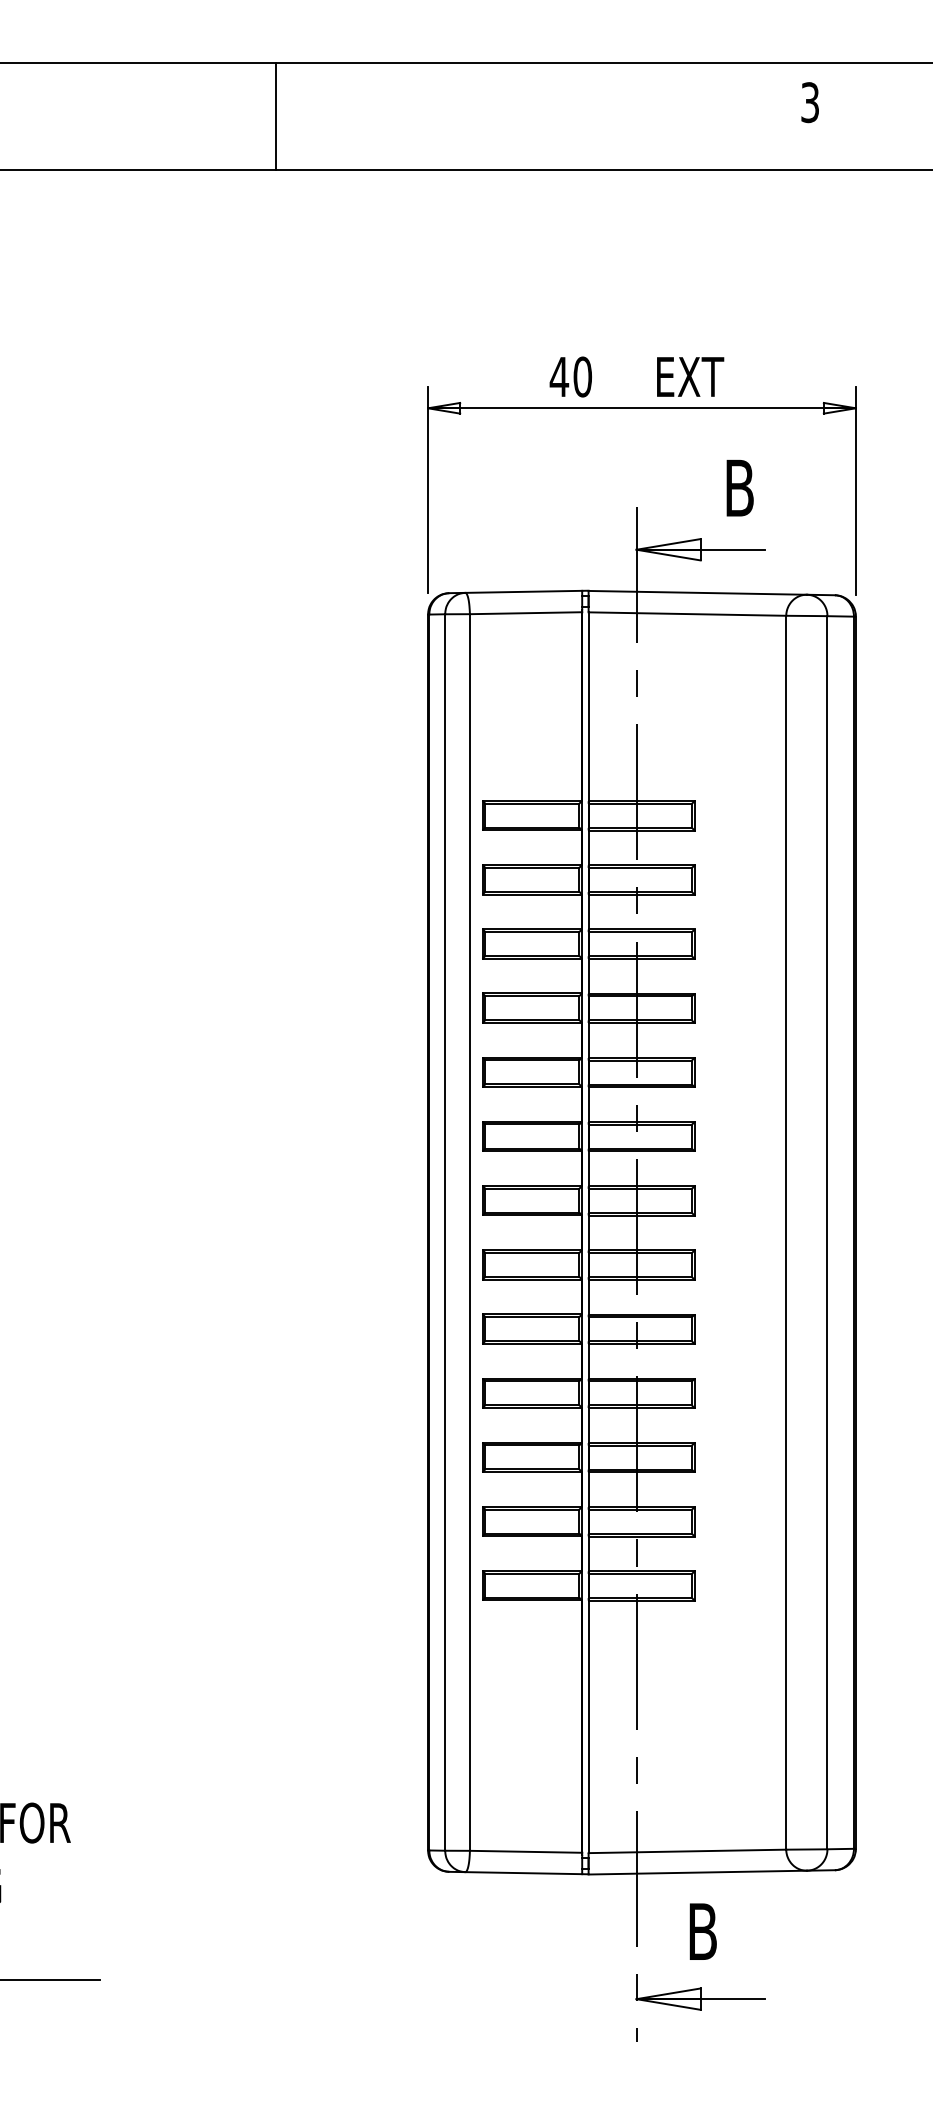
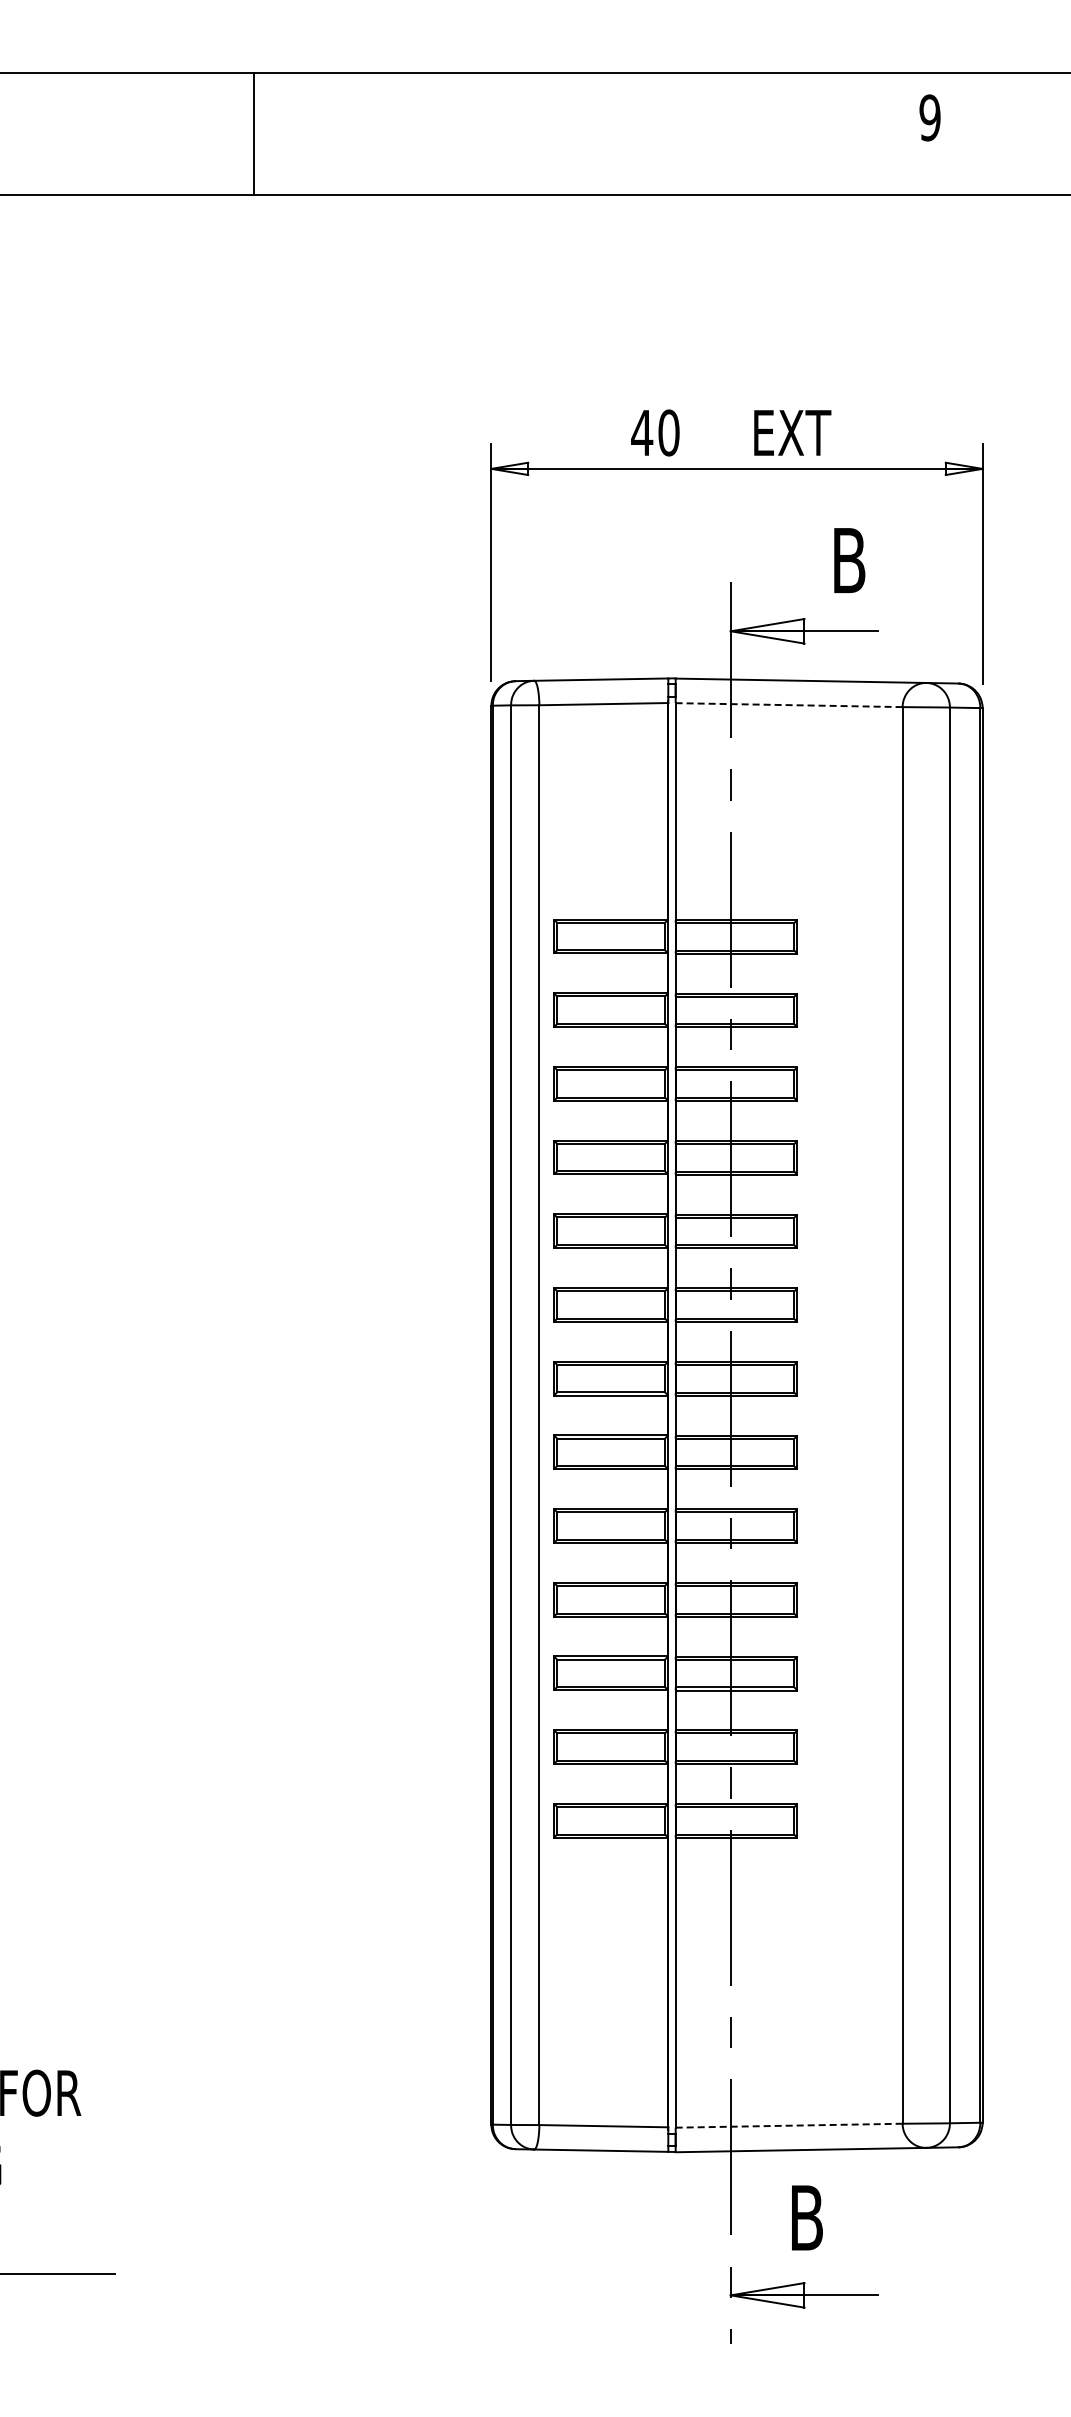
text: (809, 102) -> (929, 117), 3 -> 9
line: (275, 116) -> (254, 133), moved
line: (686, 614) -> (788, 705), solid -> dashed
line: (687, 1851) -> (789, 2125), solid -> dashed

